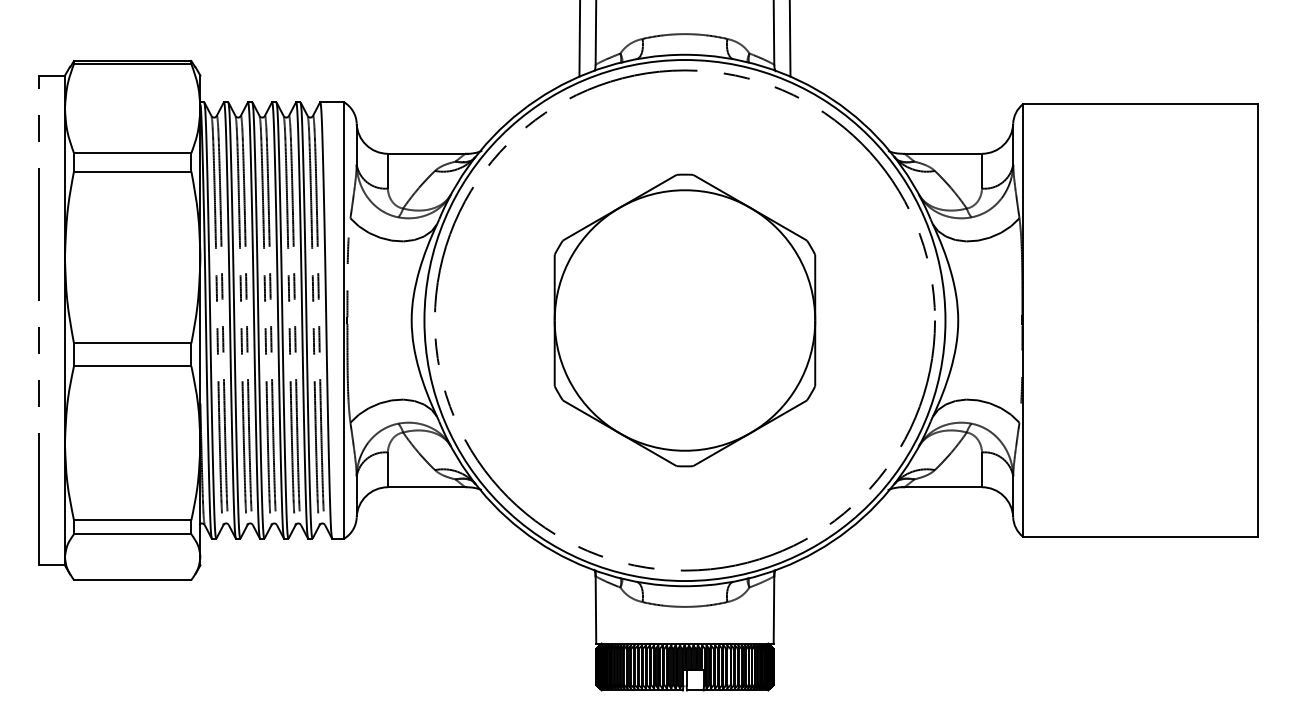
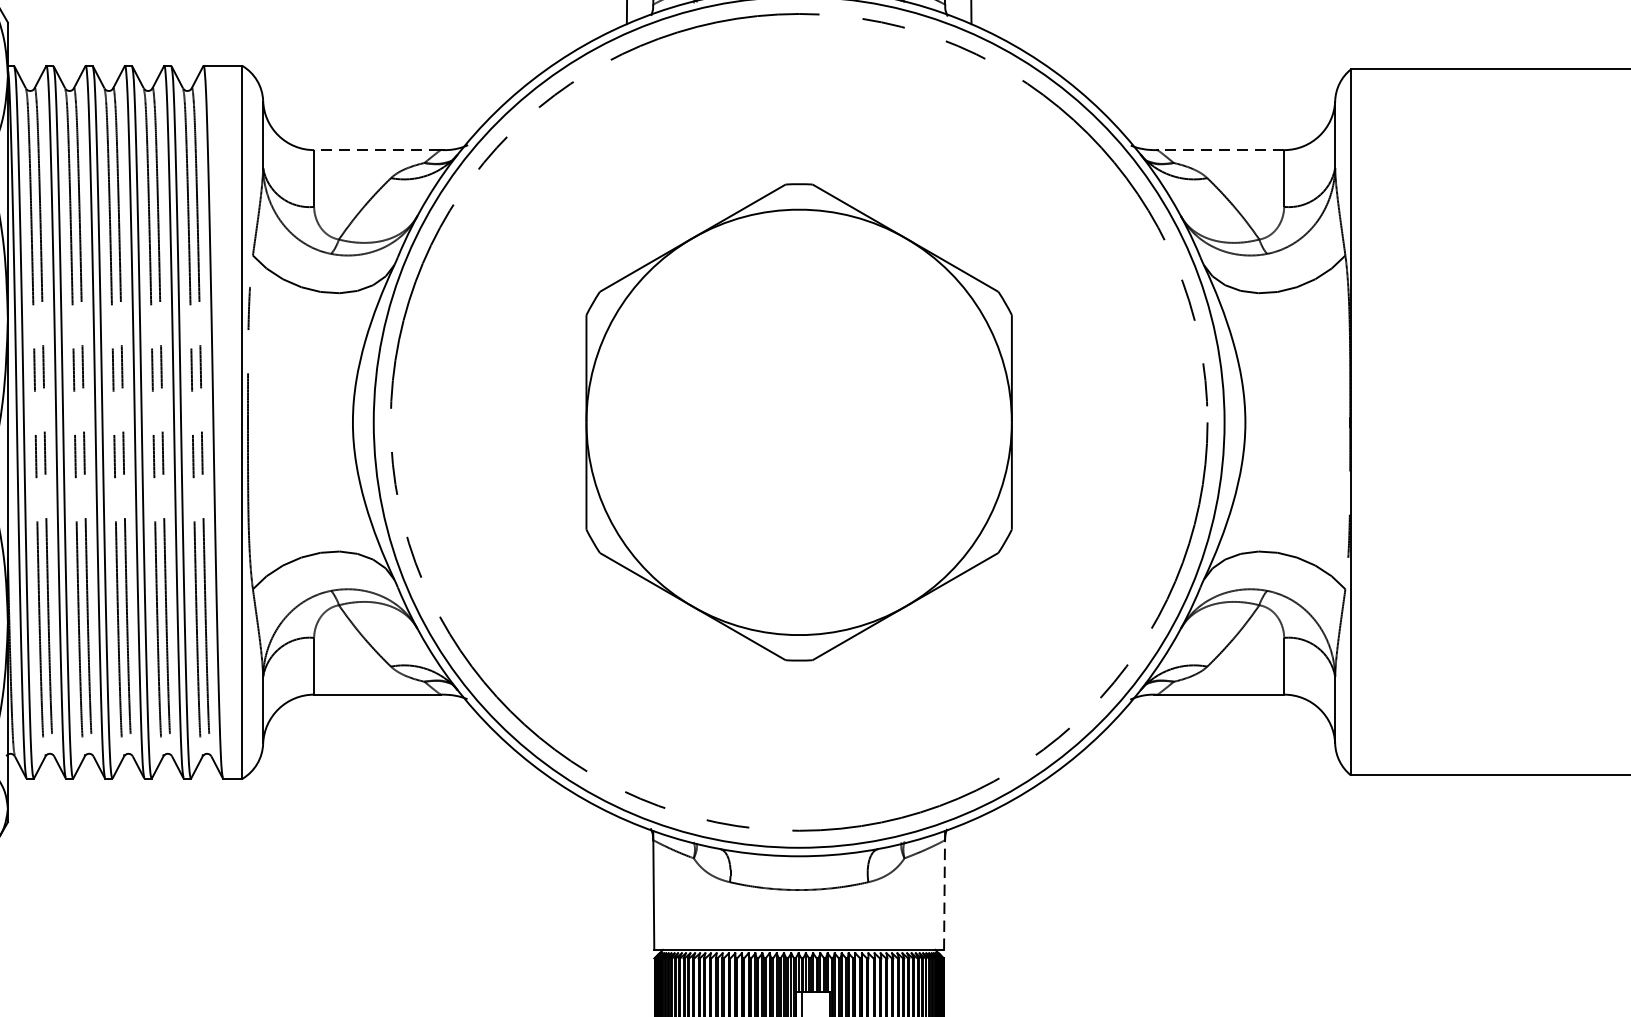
line: (426, 153) -> (377, 149), solid -> dashed
line: (943, 153) -> (1221, 149), solid -> dashed
line: (773, 610) -> (943, 895), solid -> dashed

